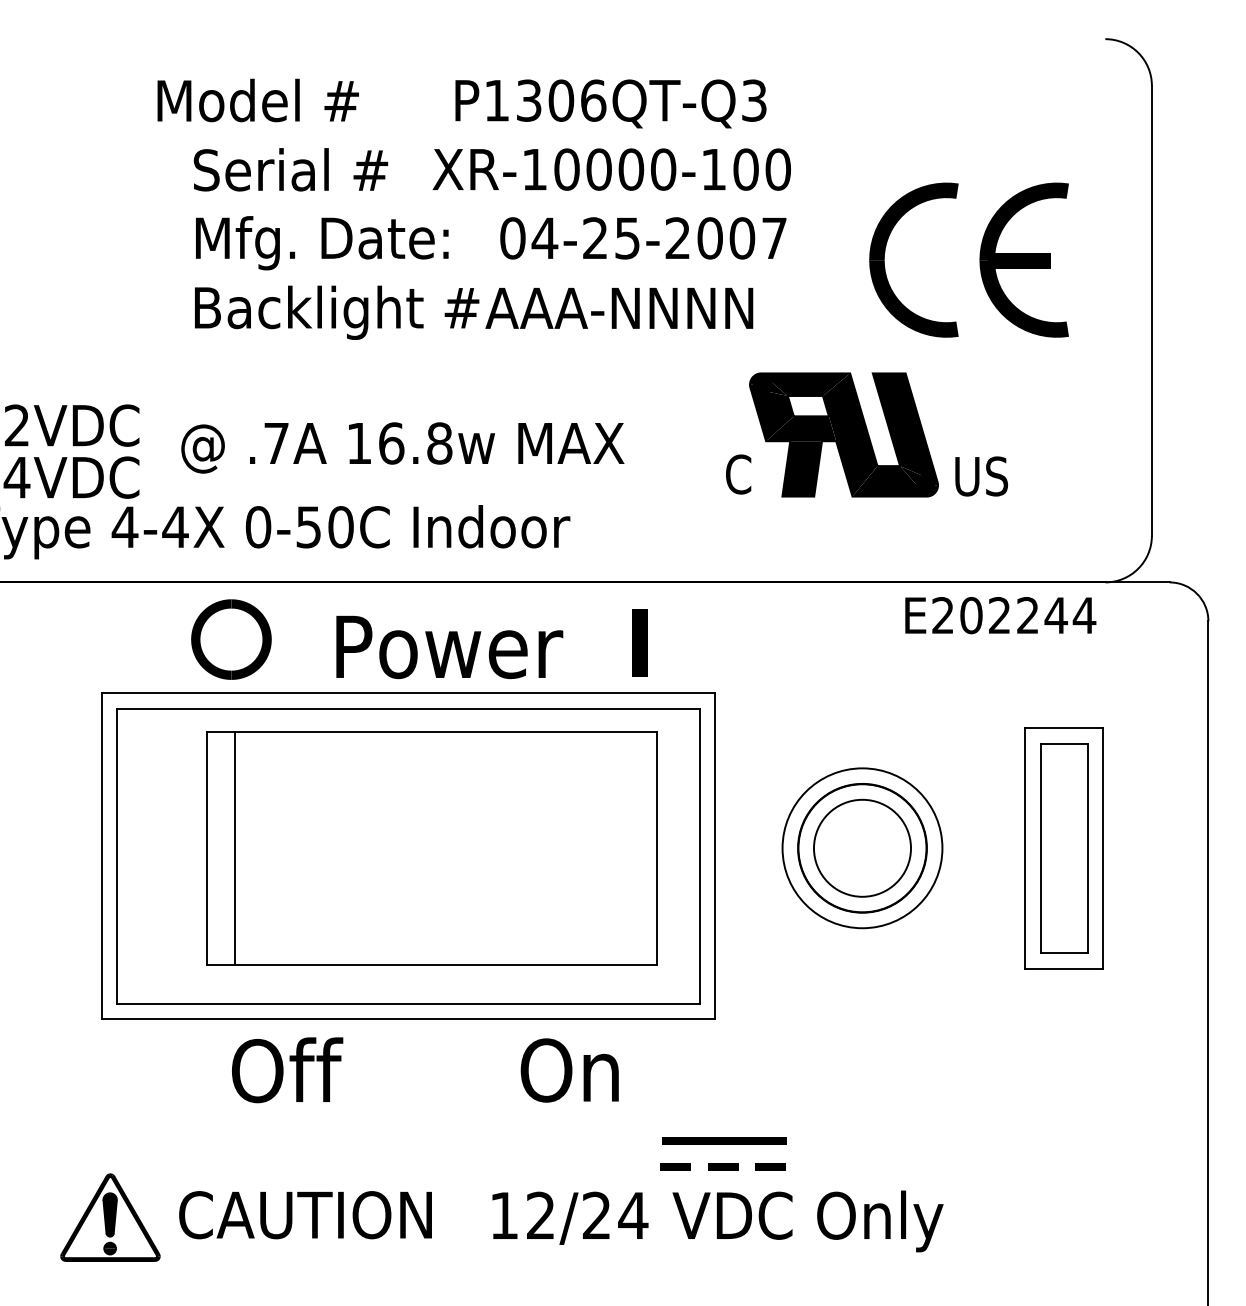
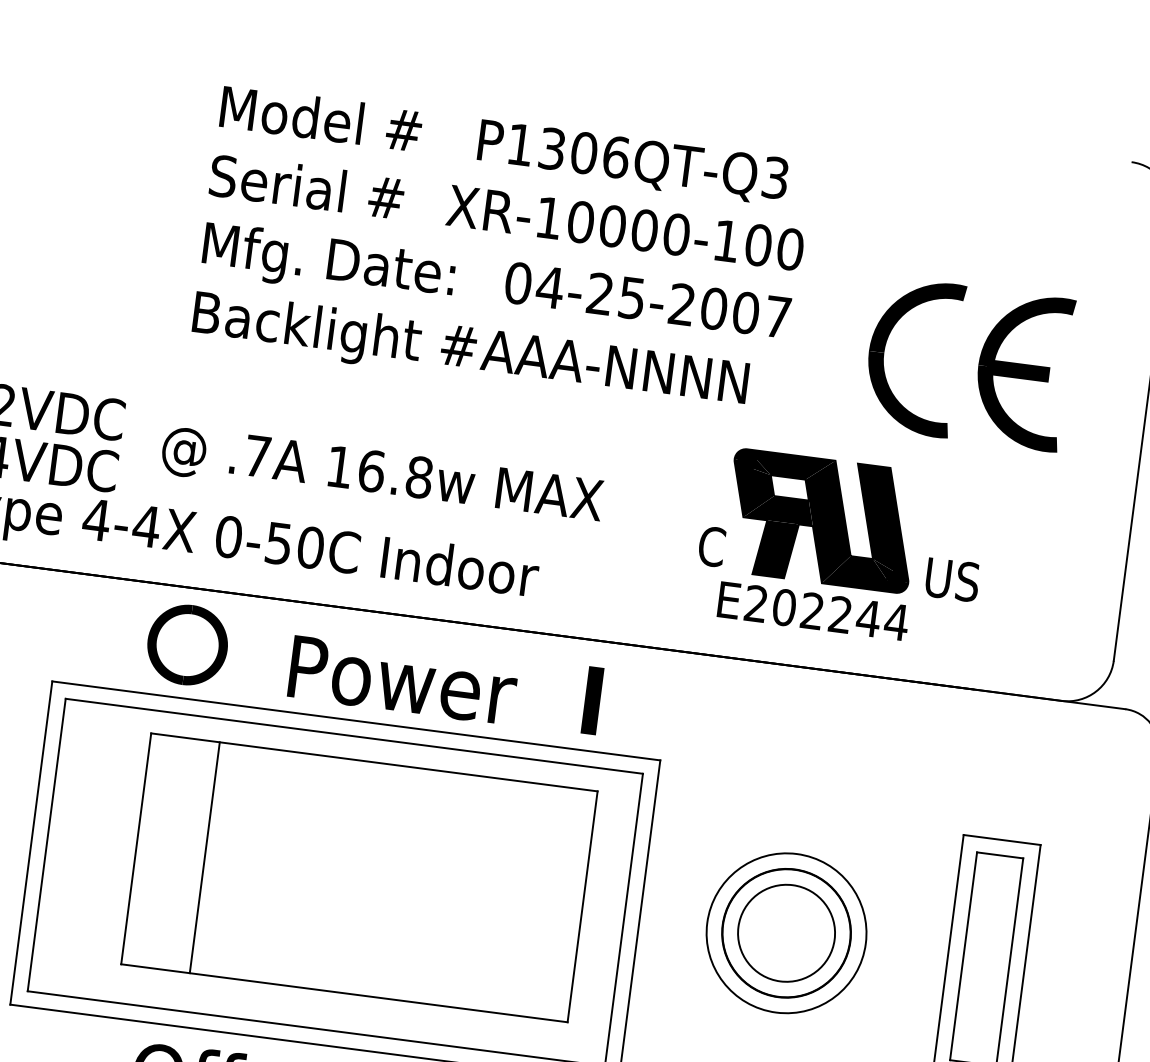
text: (257, 100) -> (320, 118), moved
text: (1000, 615) -> (813, 611), moved
line: (234, 847) -> (204, 856), moved

